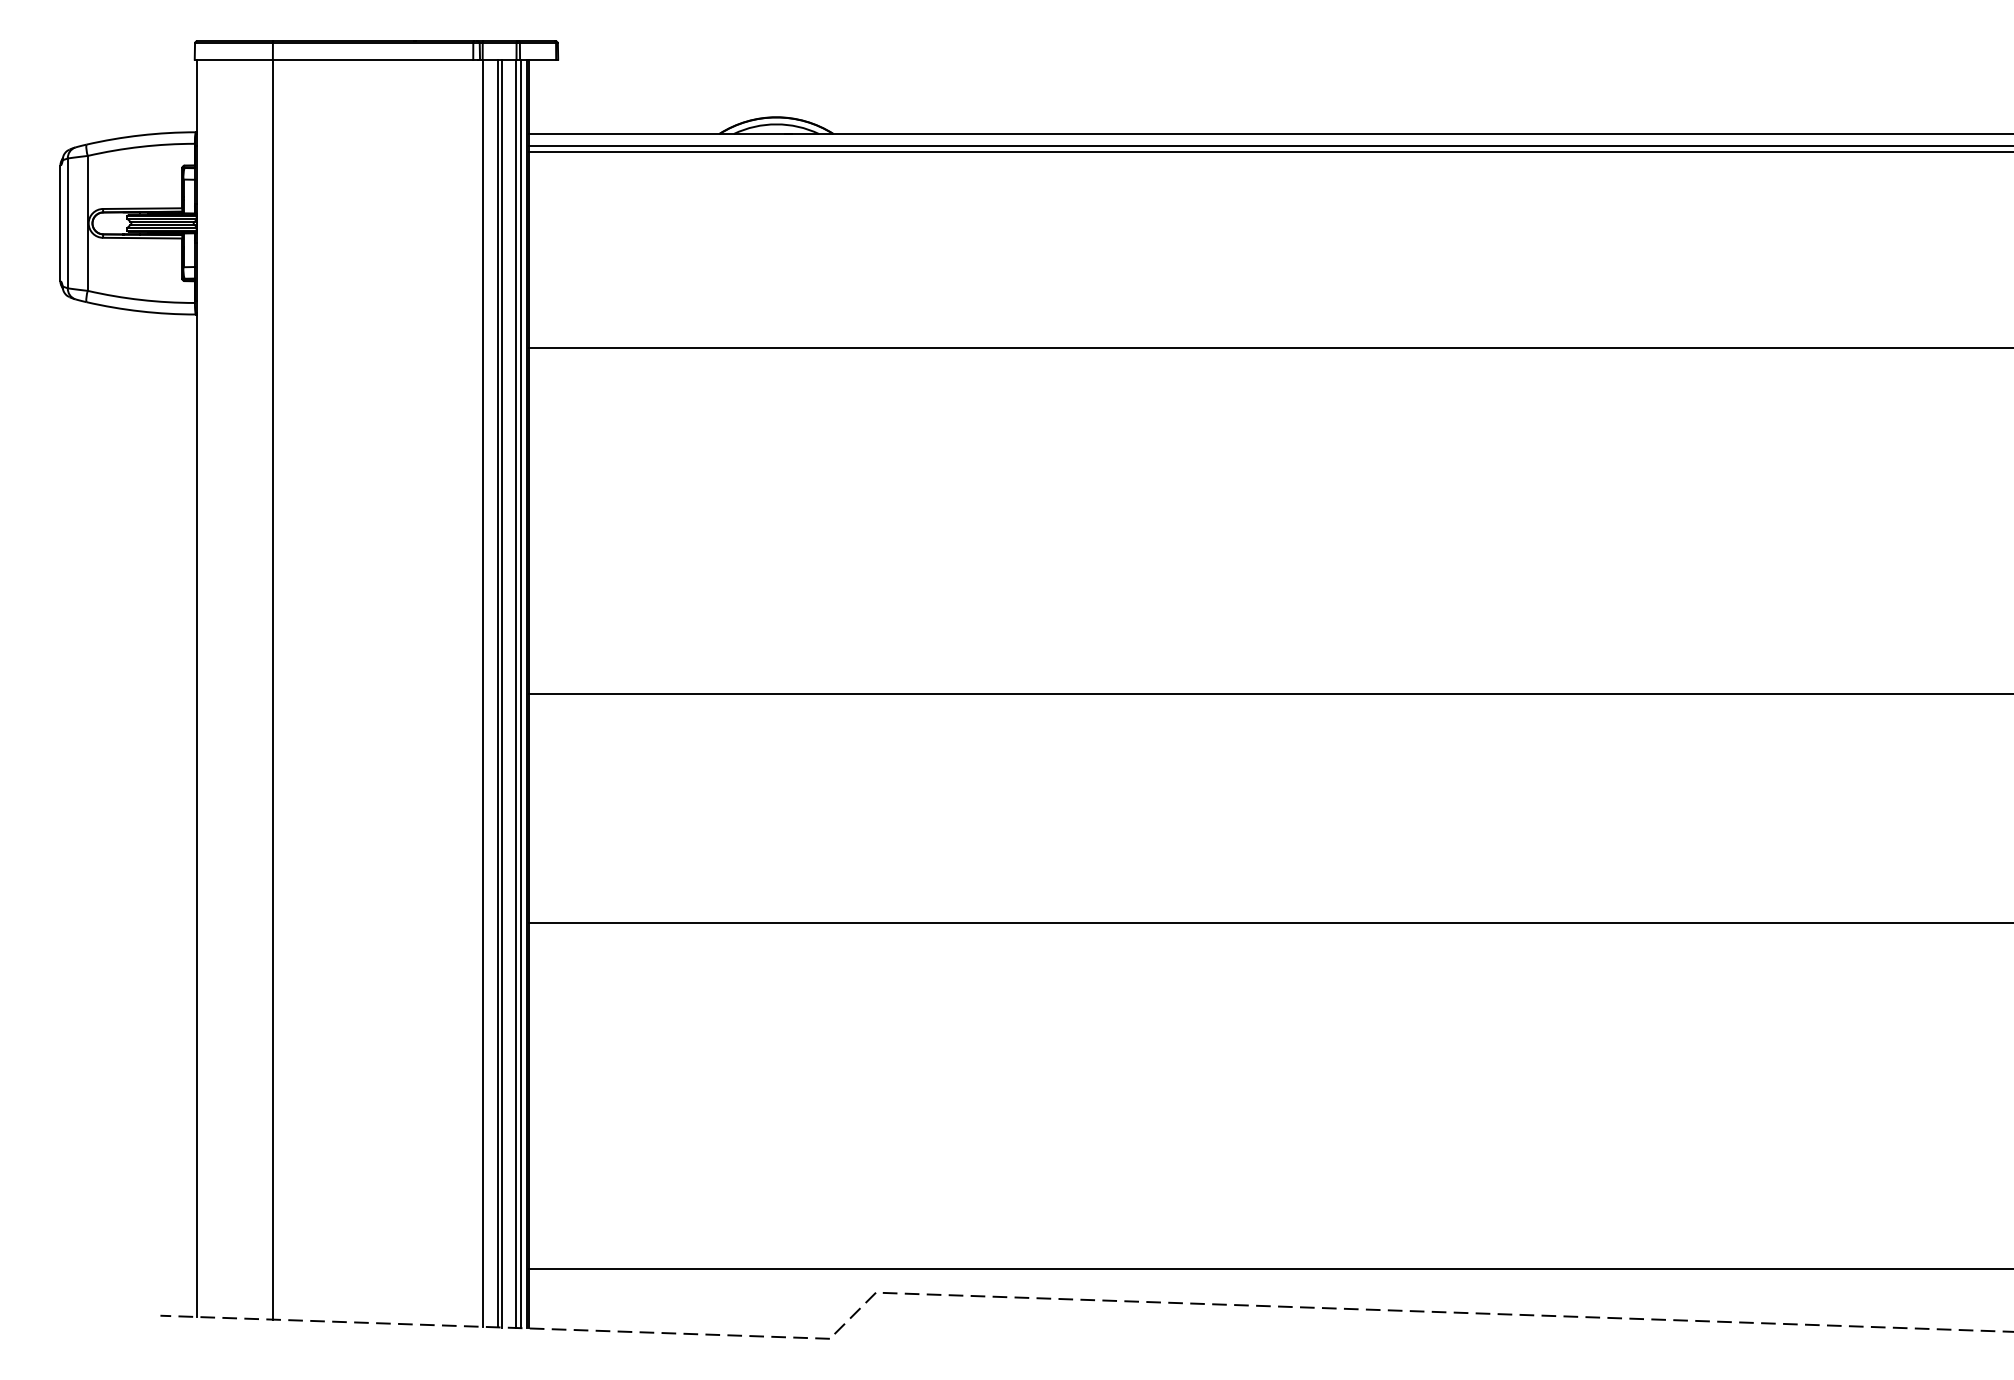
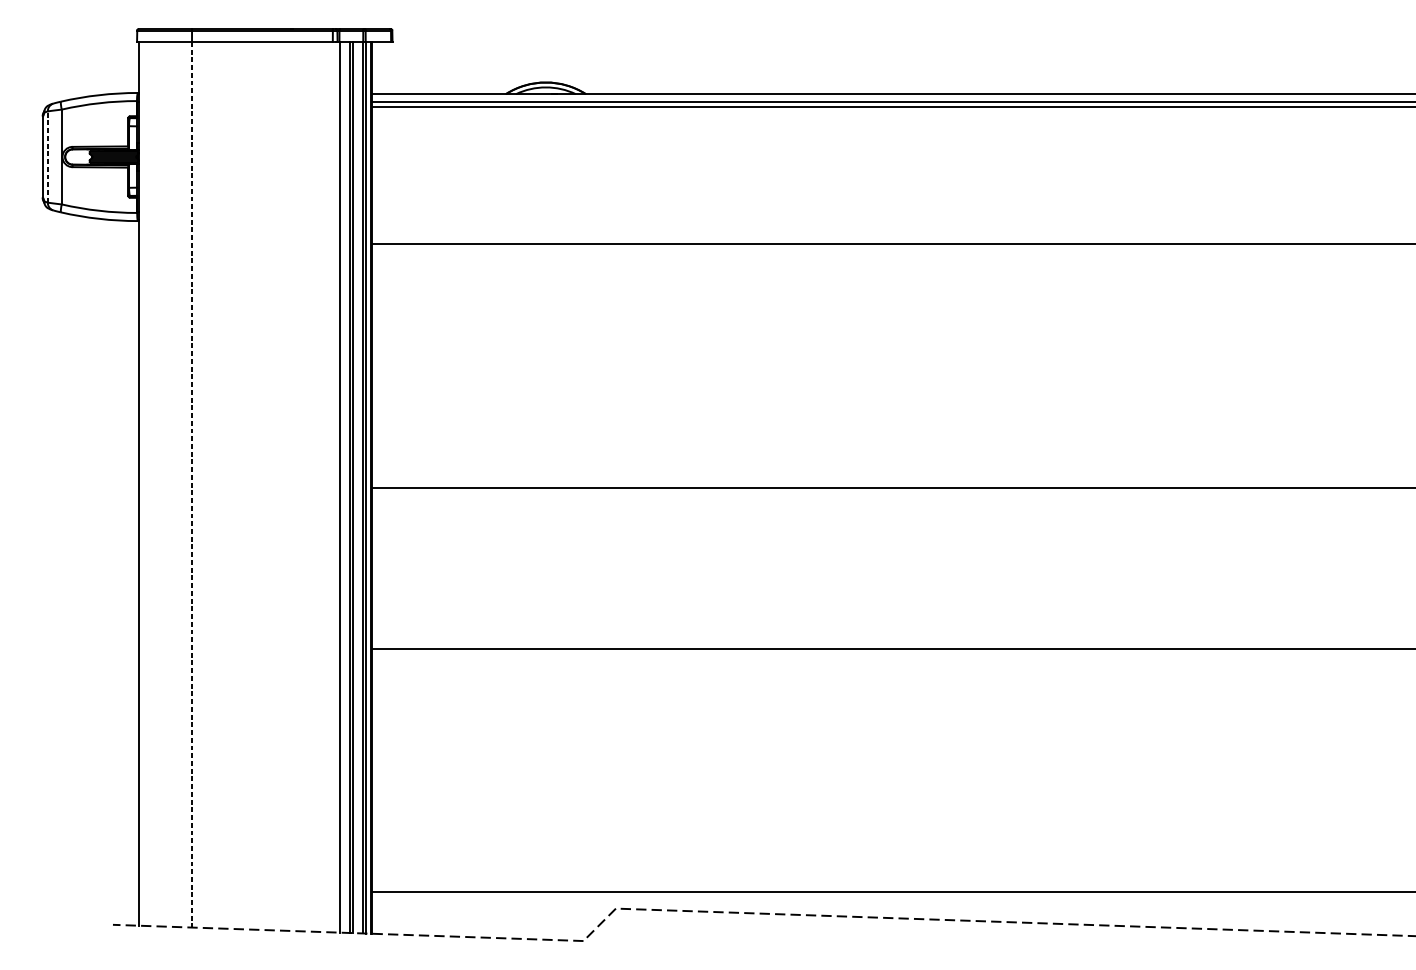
line: (67, 223) -> (47, 157), solid -> dashed
line: (273, 689) -> (192, 484), solid -> dashed

